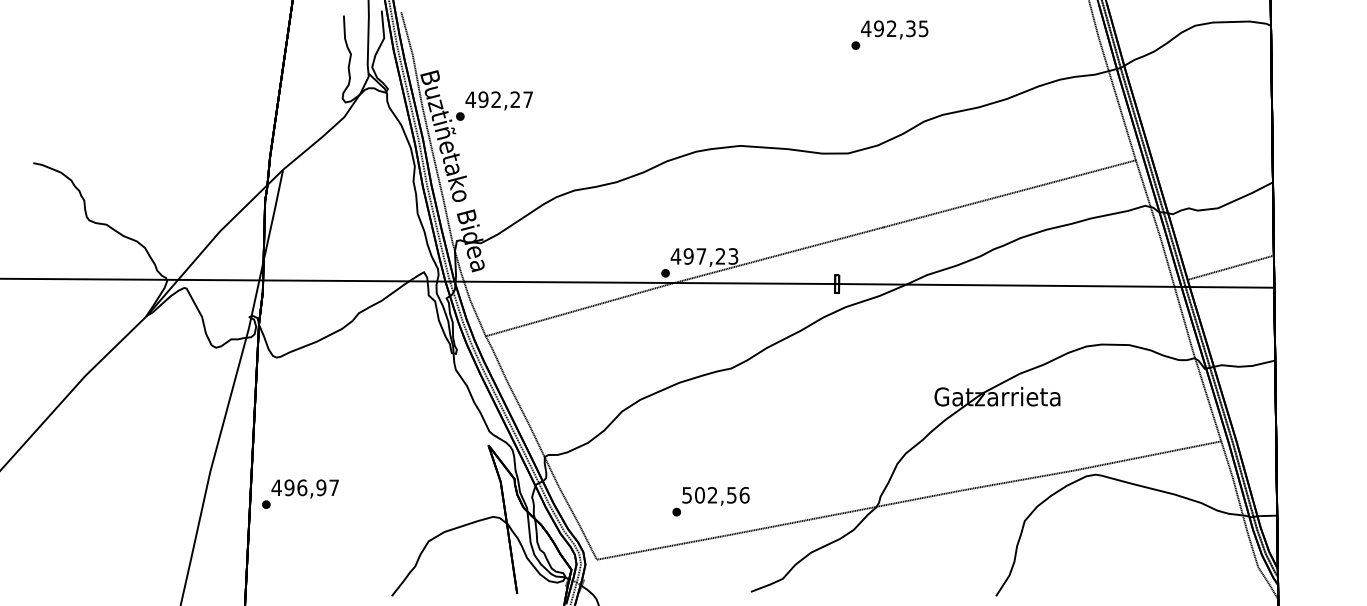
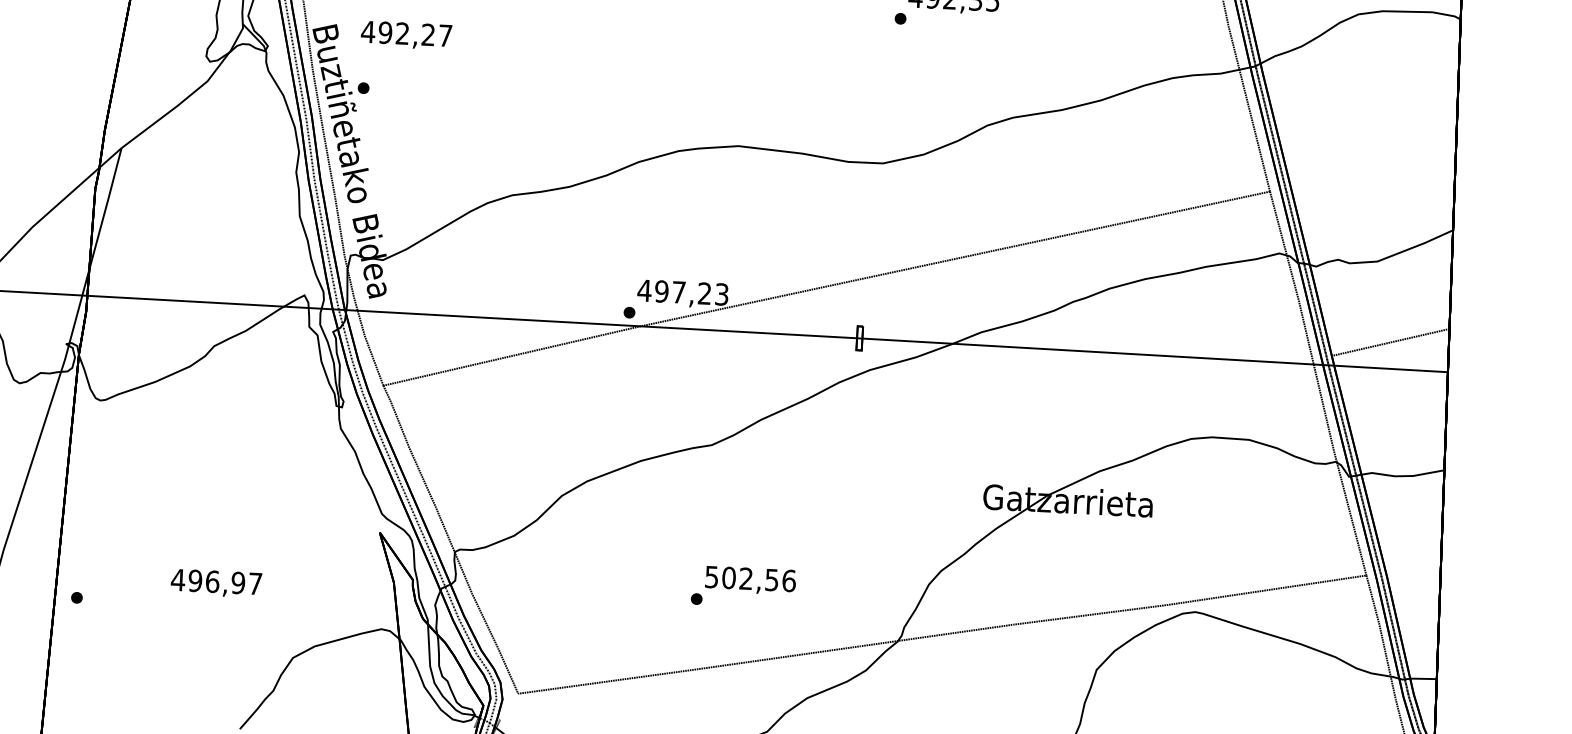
text: (498, 100) -> (405, 34), moved
text: (304, 488) -> (215, 582), moved
text: (710, 501) -> (742, 586), moved

